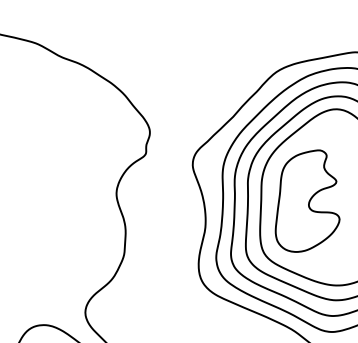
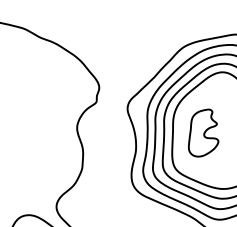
part: (307, 200) -> (203, 132), size x0.7

